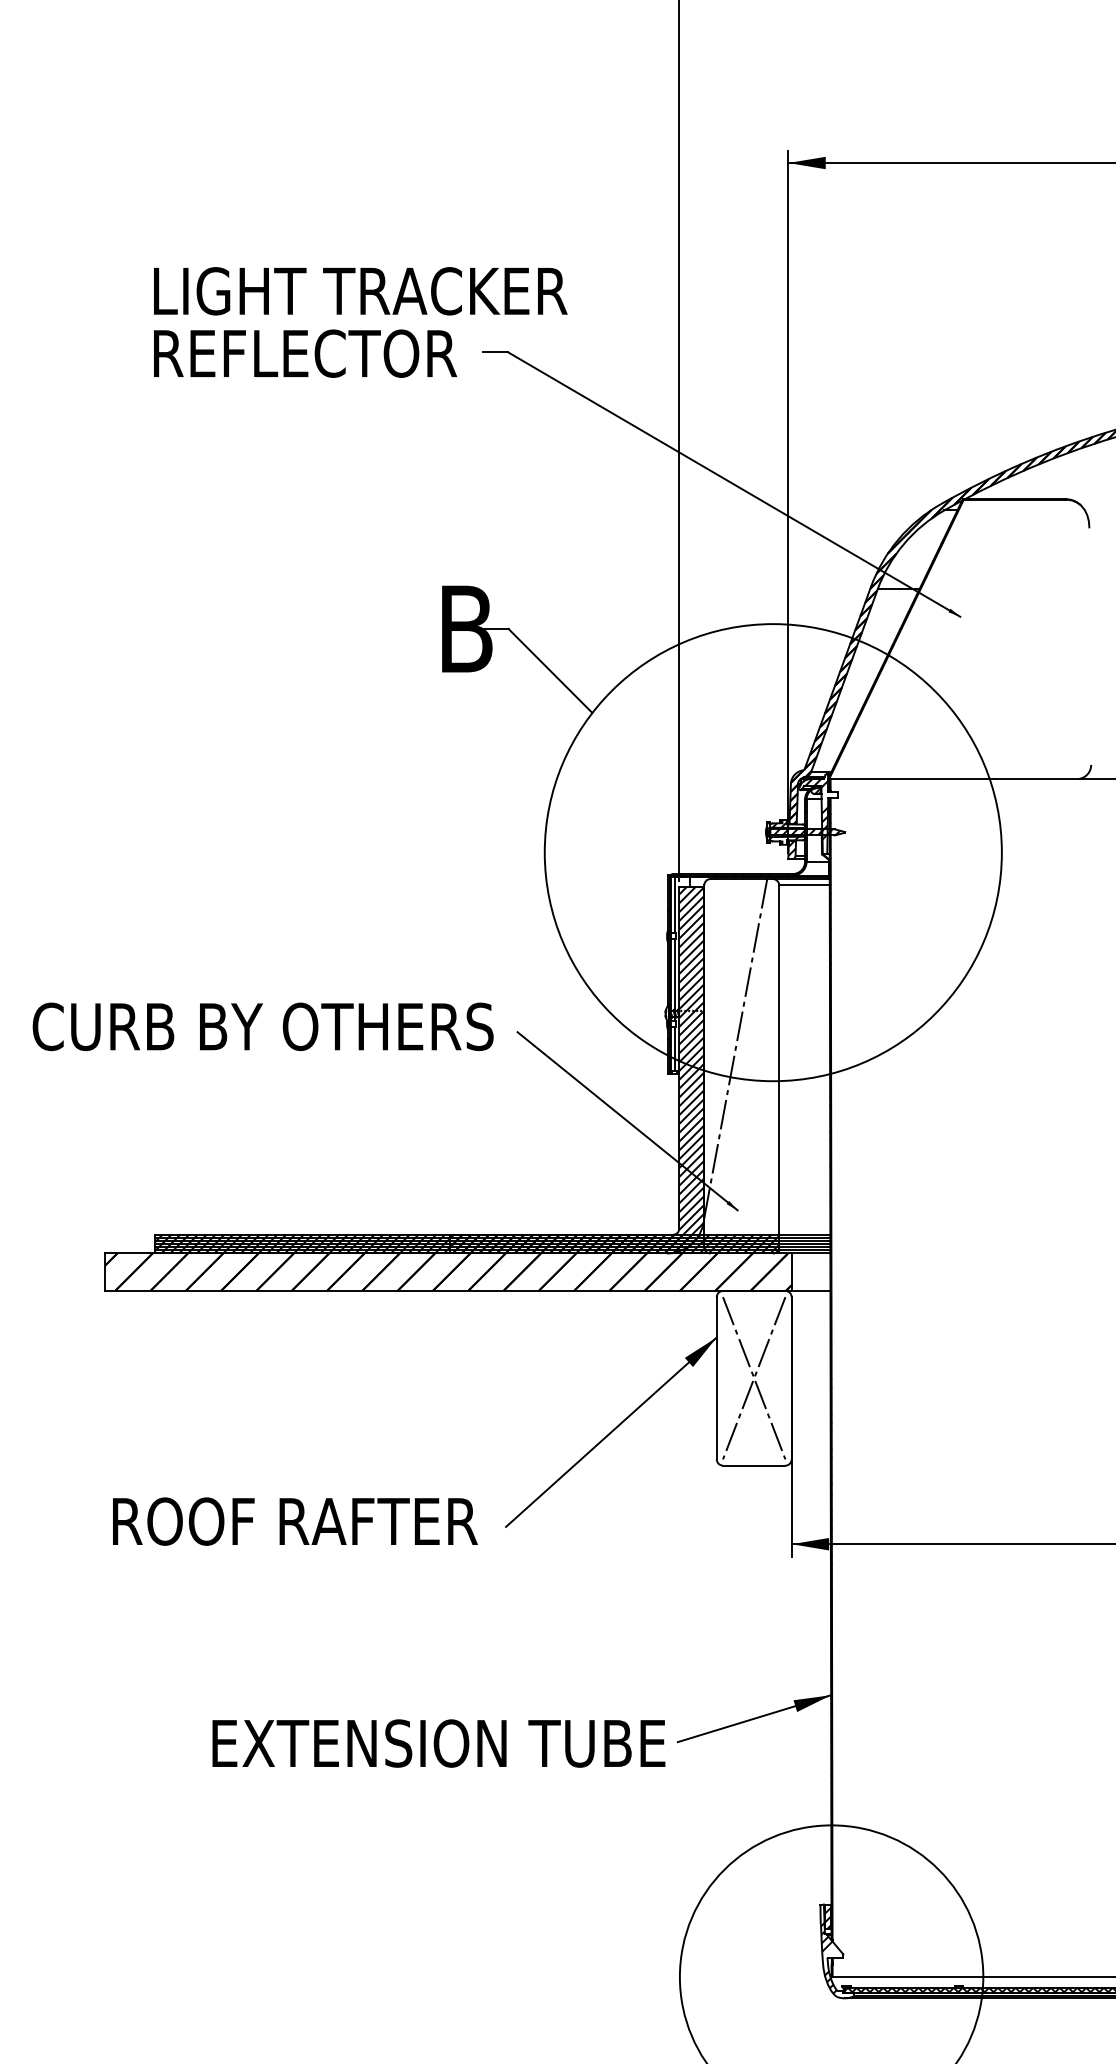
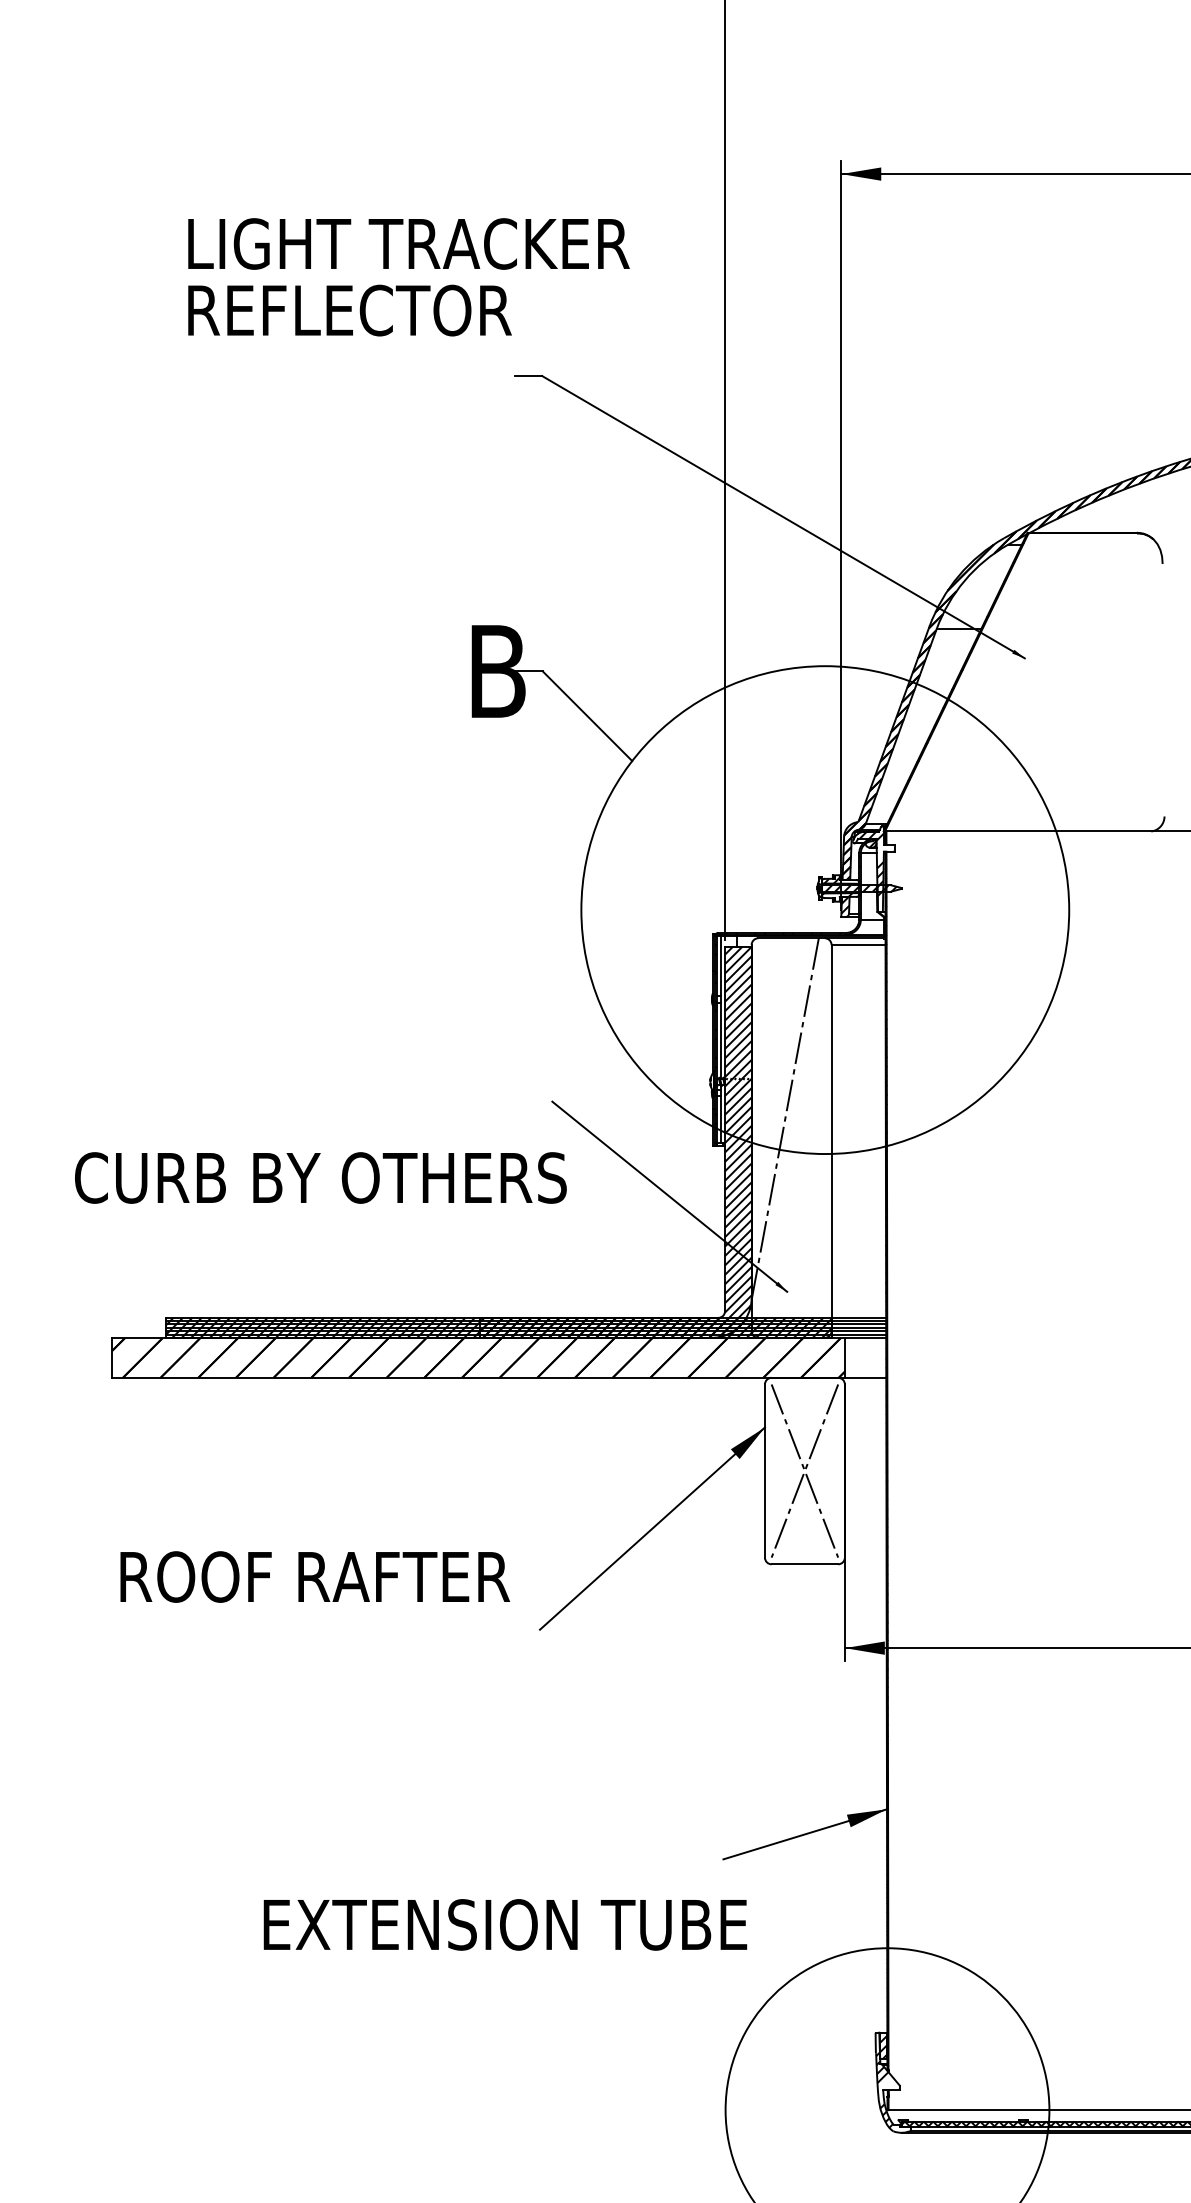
text: (360, 322) -> (408, 277), moved
text: (262, 1026) -> (320, 1177), moved
text: (294, 1521) -> (314, 1576), moved
text: (439, 1743) -> (505, 1924), moved

